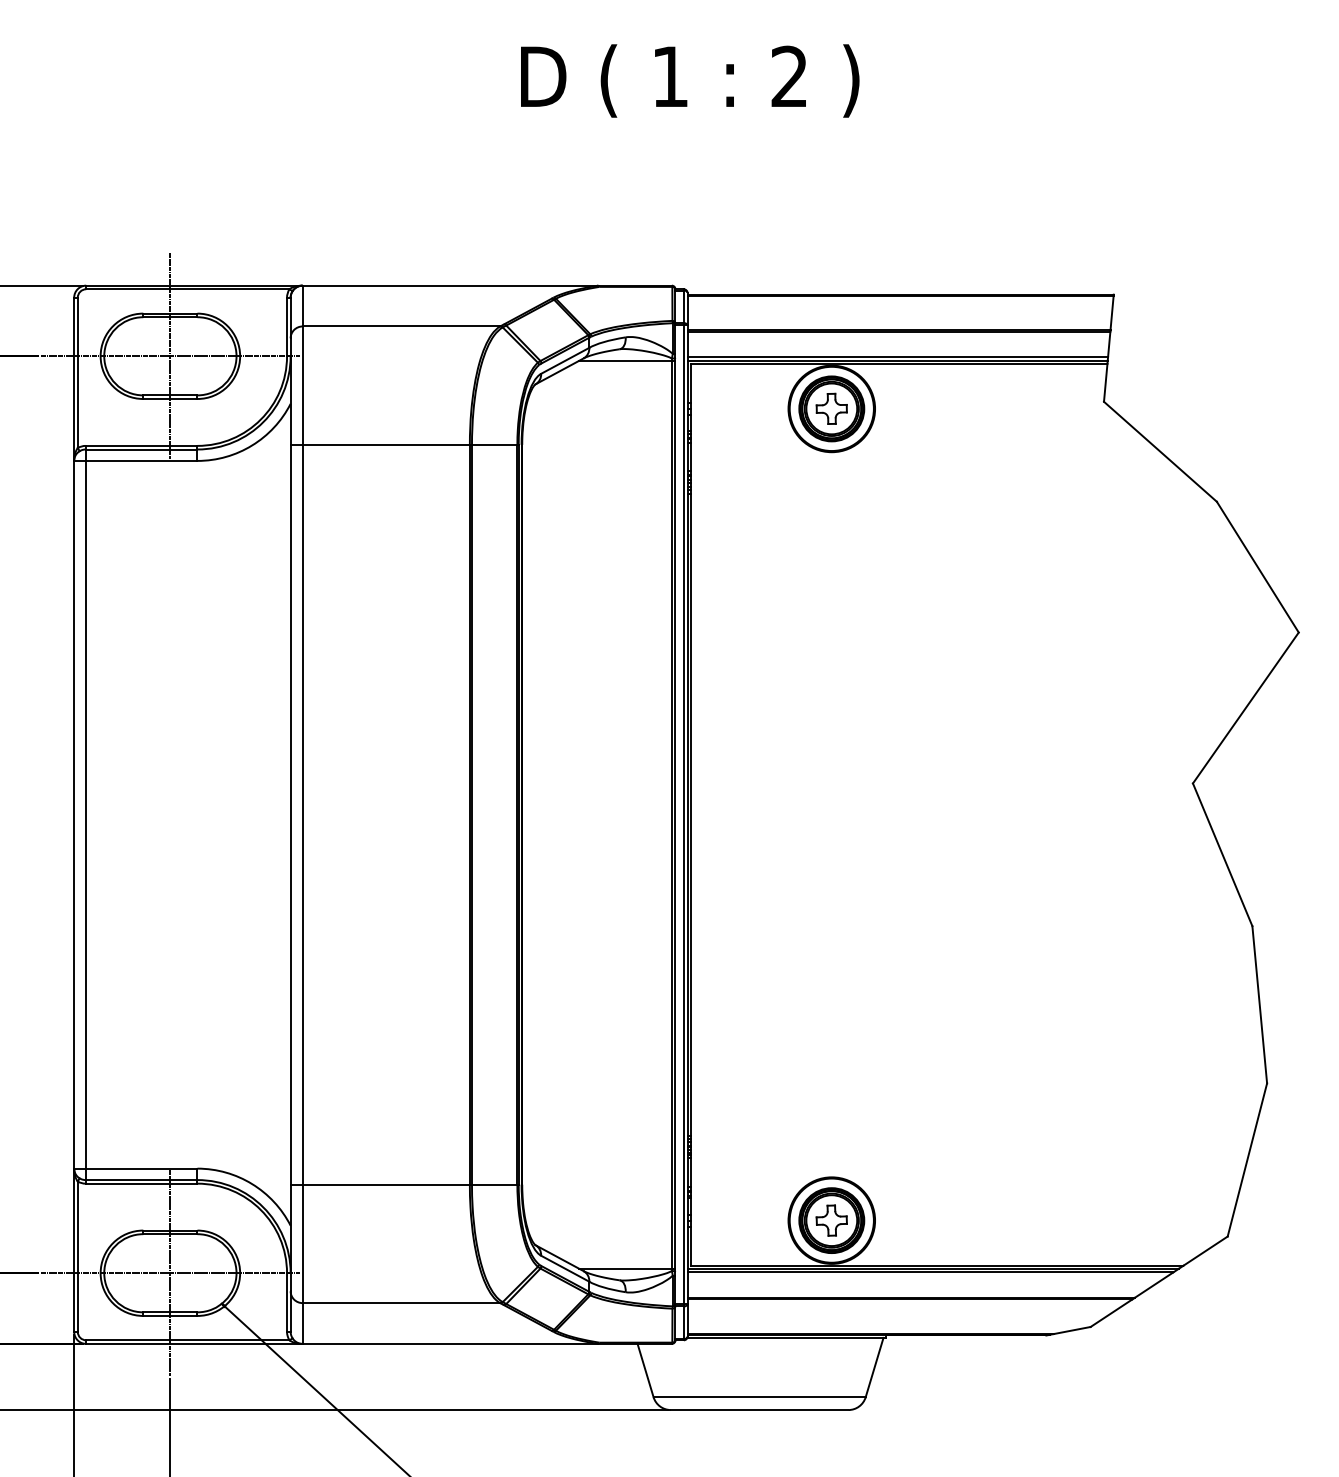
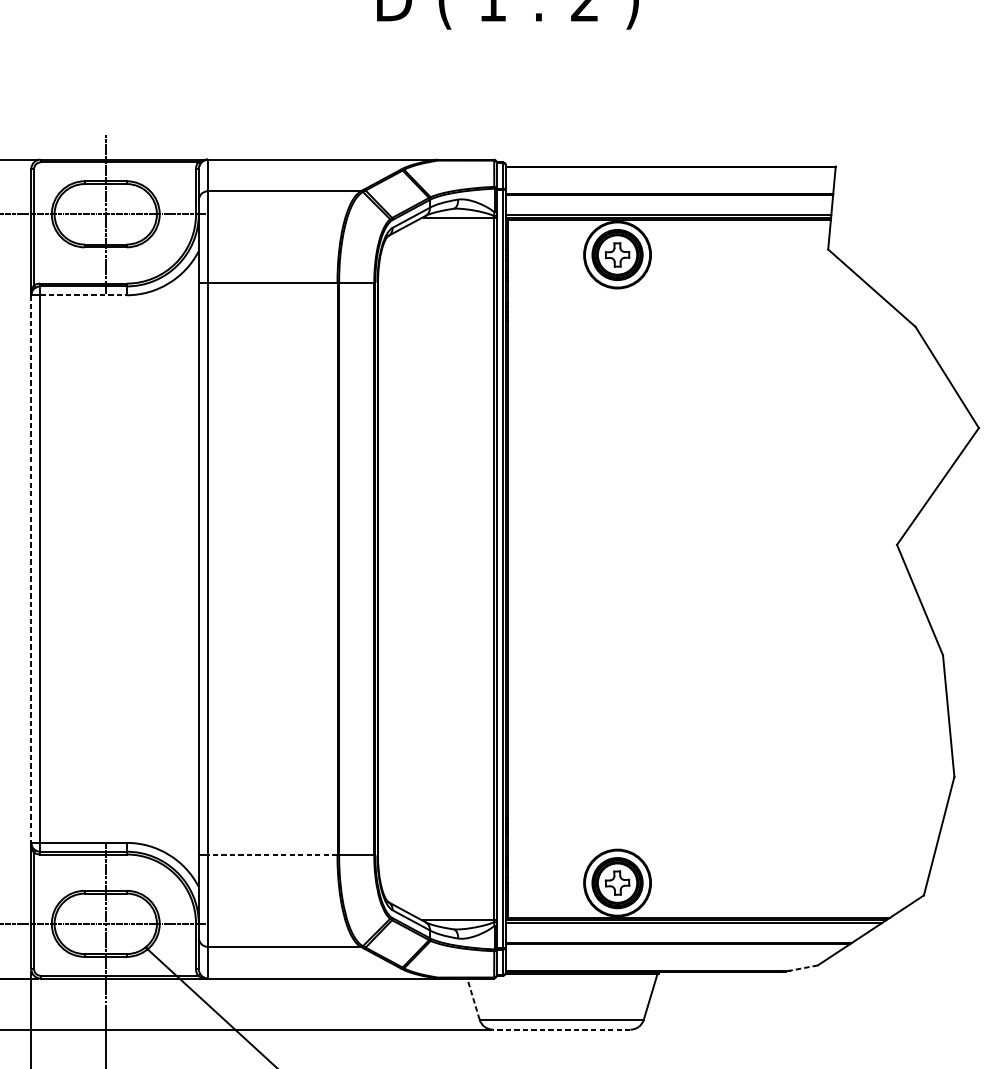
line: (141, 460) -> (83, 294), solid -> dashed
line: (74, 814) -> (31, 568), solid -> dashed
line: (386, 1184) -> (272, 855), solid -> dashed
line: (1072, 1330) -> (803, 968), solid -> dashed
line: (645, 1370) -> (473, 999), solid -> dashed
line: (759, 1410) -> (561, 1030), solid -> dashed

